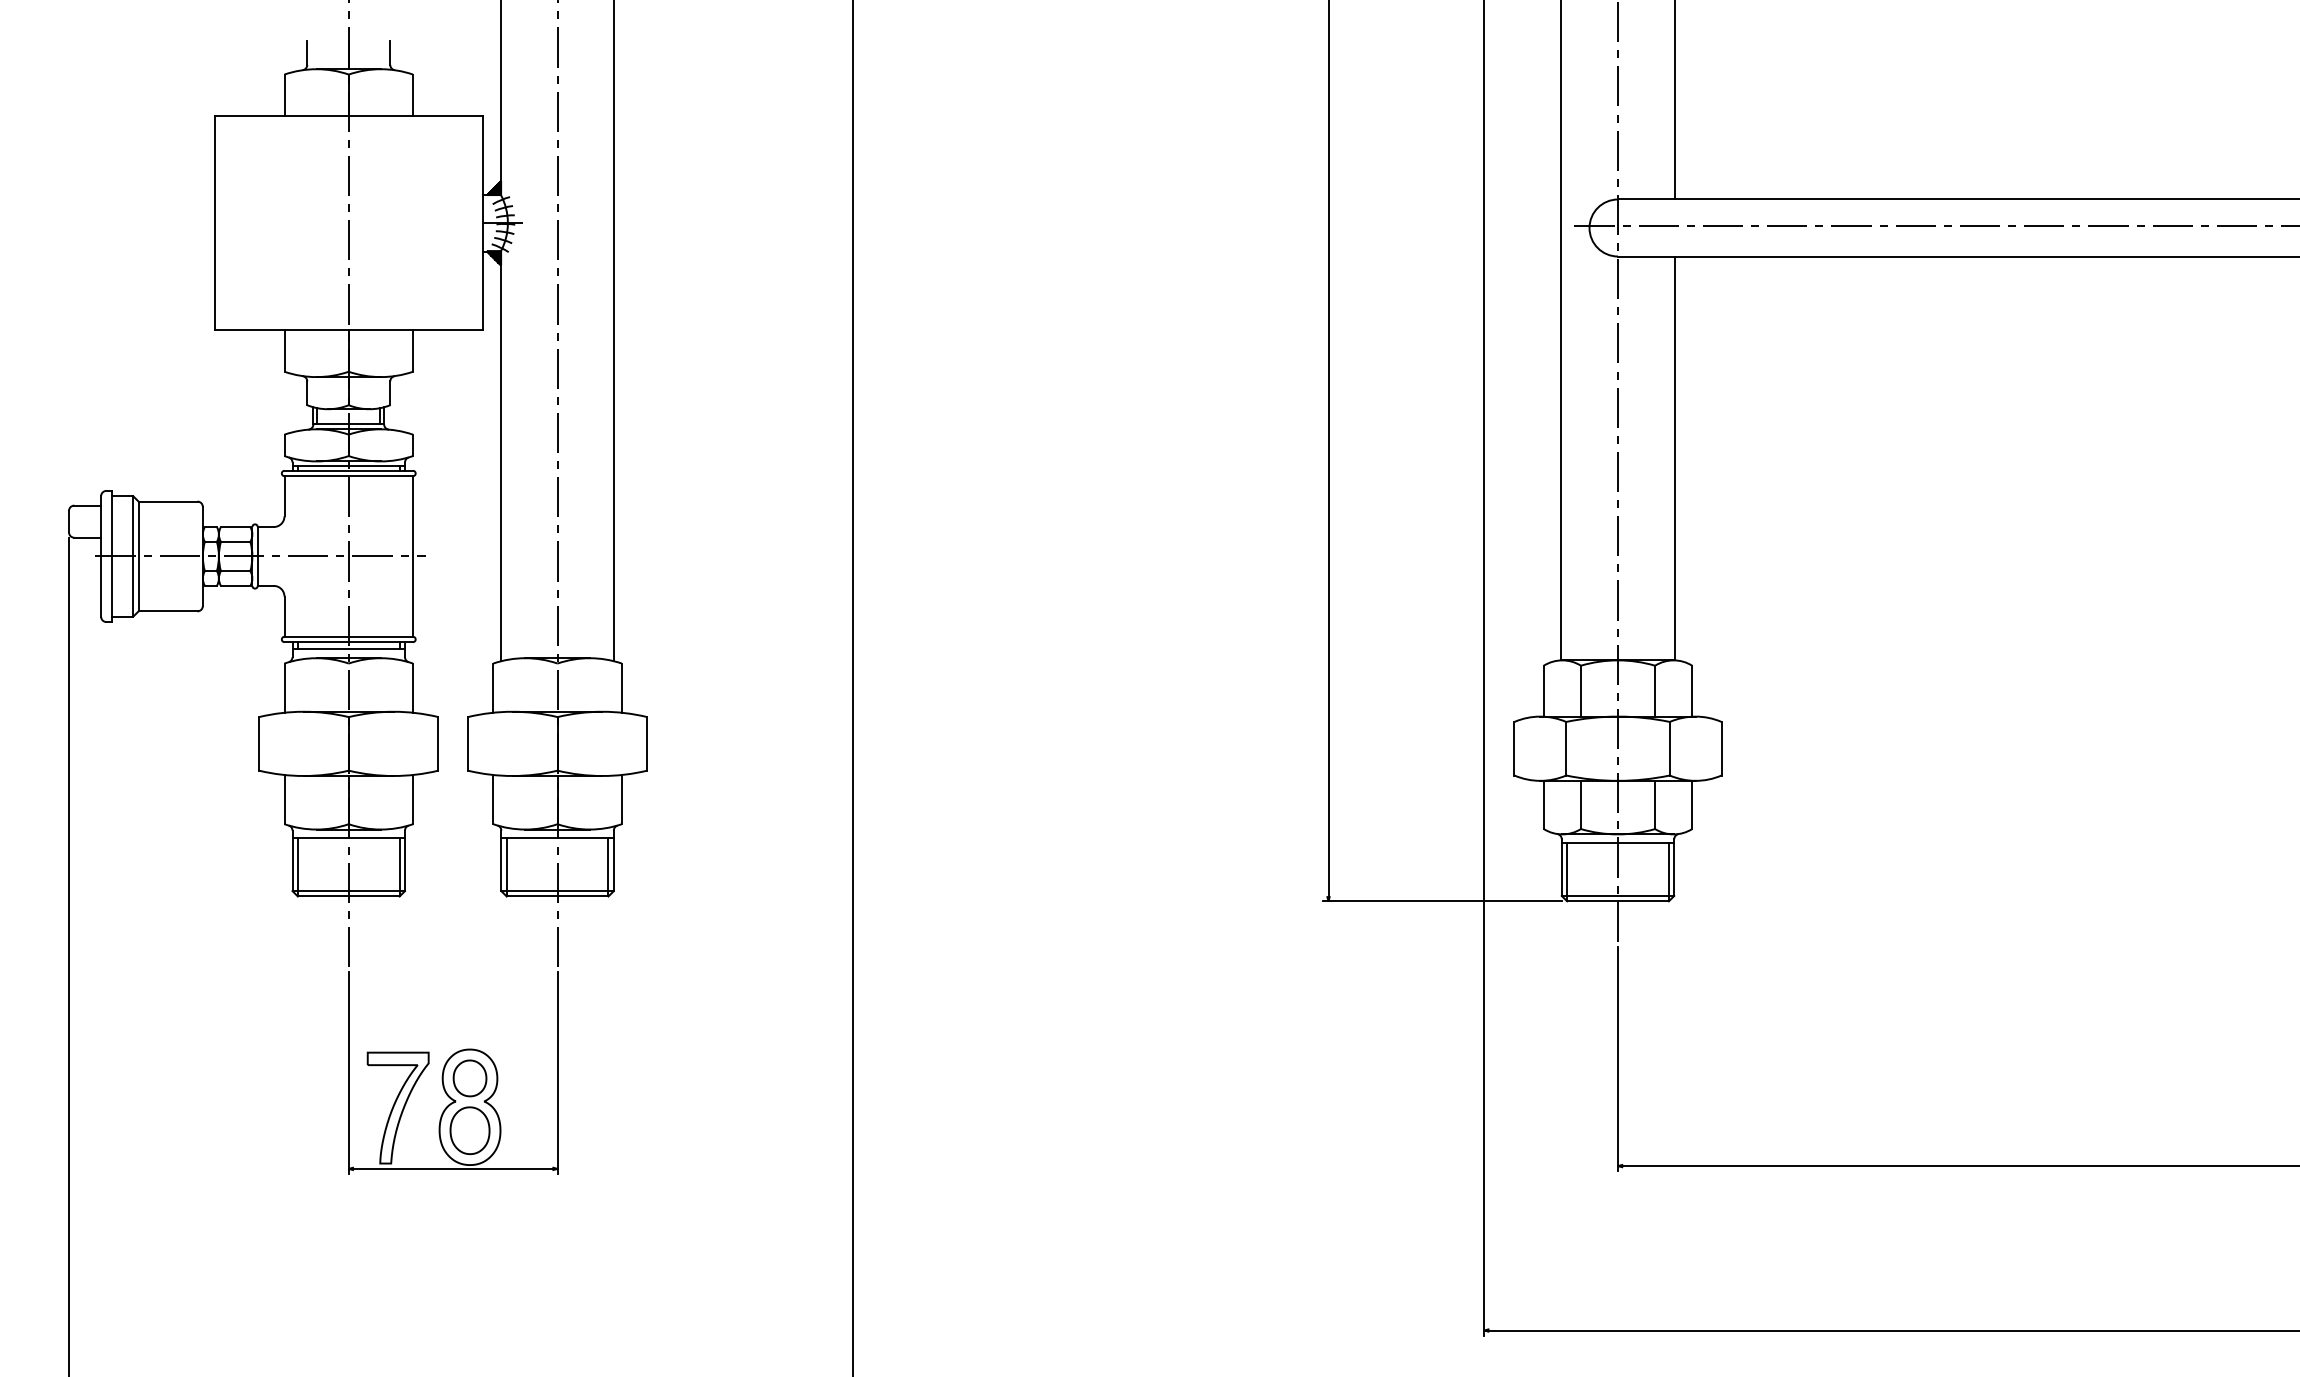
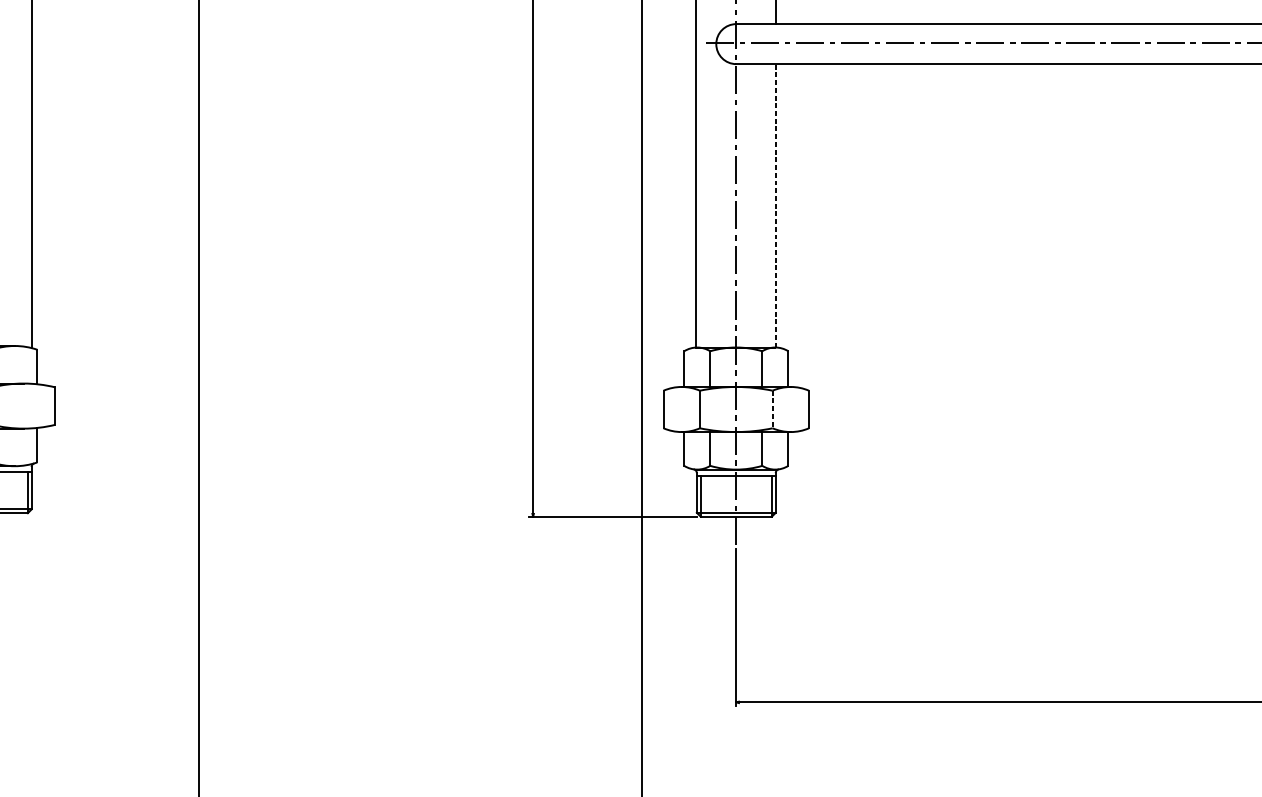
line: (1674, 458) -> (775, 205), solid -> dashed
line: (1669, 748) -> (772, 409), solid -> dashed

